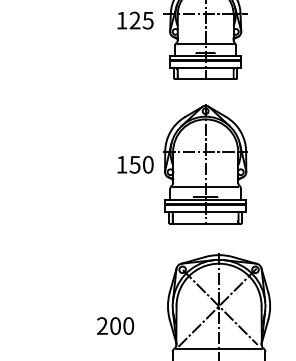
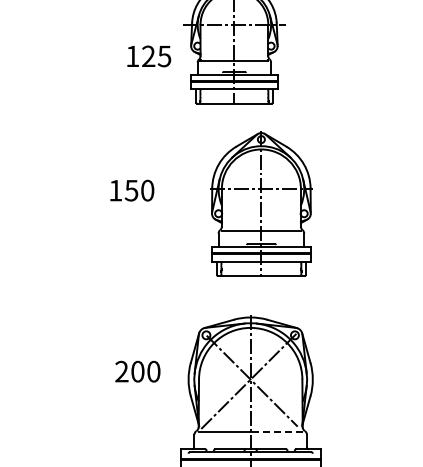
text: (135, 20) -> (149, 56), moved
part: (205, 163) -> (261, 203), moved
text: (135, 164) -> (132, 190), moved
text: (115, 325) -> (137, 371), moved
line: (240, 348) -> (276, 431), solid -> dashed

